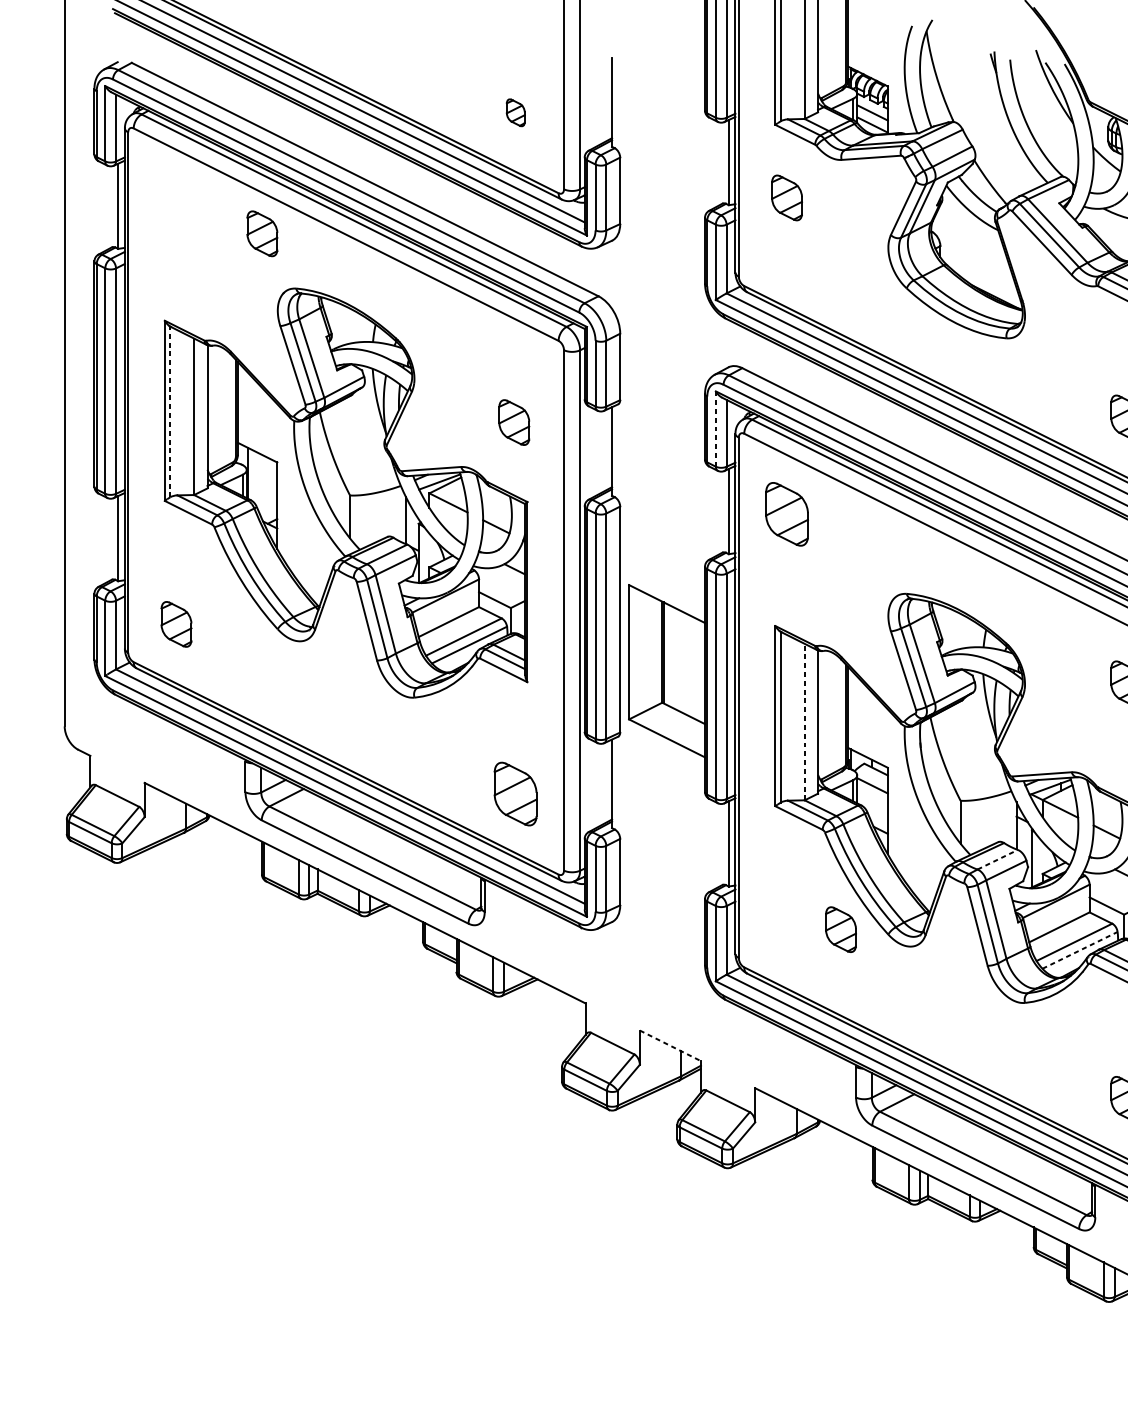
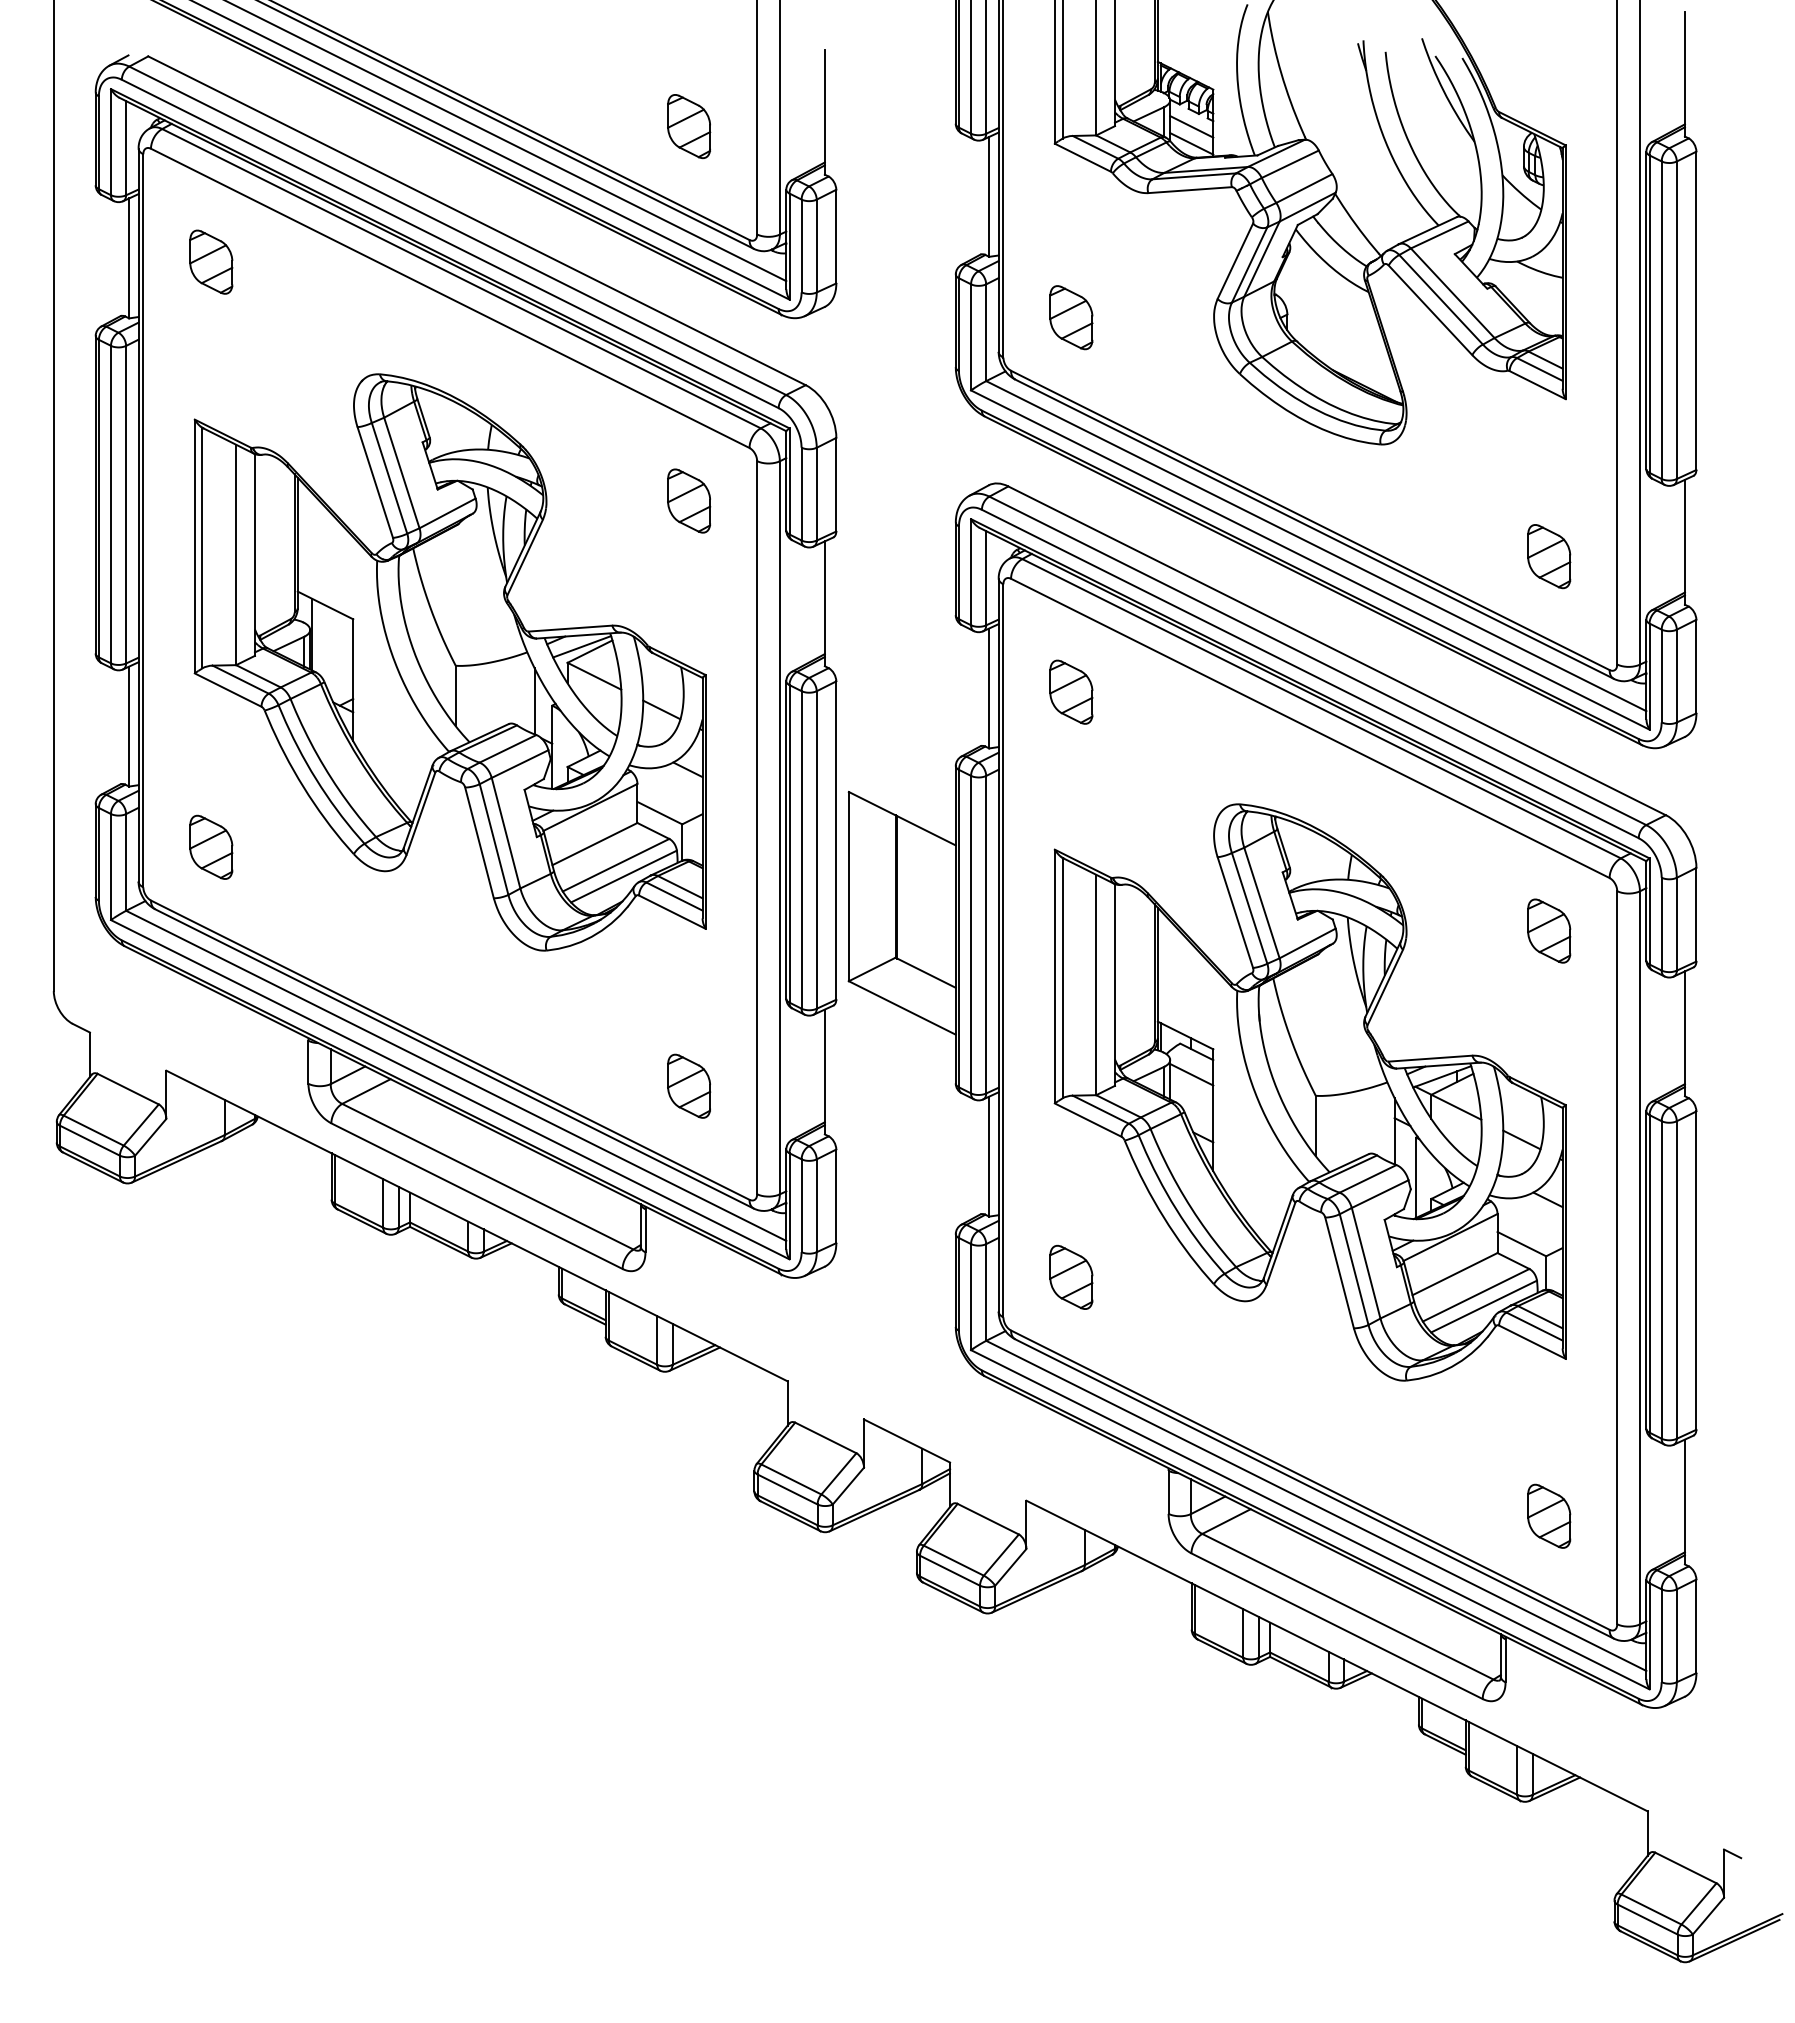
part: (515, 112) -> (689, 126), size x1.67
part: (787, 197) -> (1071, 317), moved
part: (262, 233) -> (211, 261), moved
line: (170, 411) -> (202, 547), dashed -> solid
part: (514, 422) -> (689, 500), moved
line: (716, 428) -> (971, 571), dashed -> solid
part: (787, 513) -> (1071, 691), size x0.71
line: (804, 721) -> (1096, 984), dashed -> solid
part: (515, 793) -> (689, 1085), size x0.71
line: (998, 859) -> (1368, 1178), dashed -> solid
part: (841, 929) -> (1071, 1276), moved
line: (1080, 950) -> (1484, 1306), dashed -> solid
line: (670, 1046) -> (907, 1441), dashed -> solid

